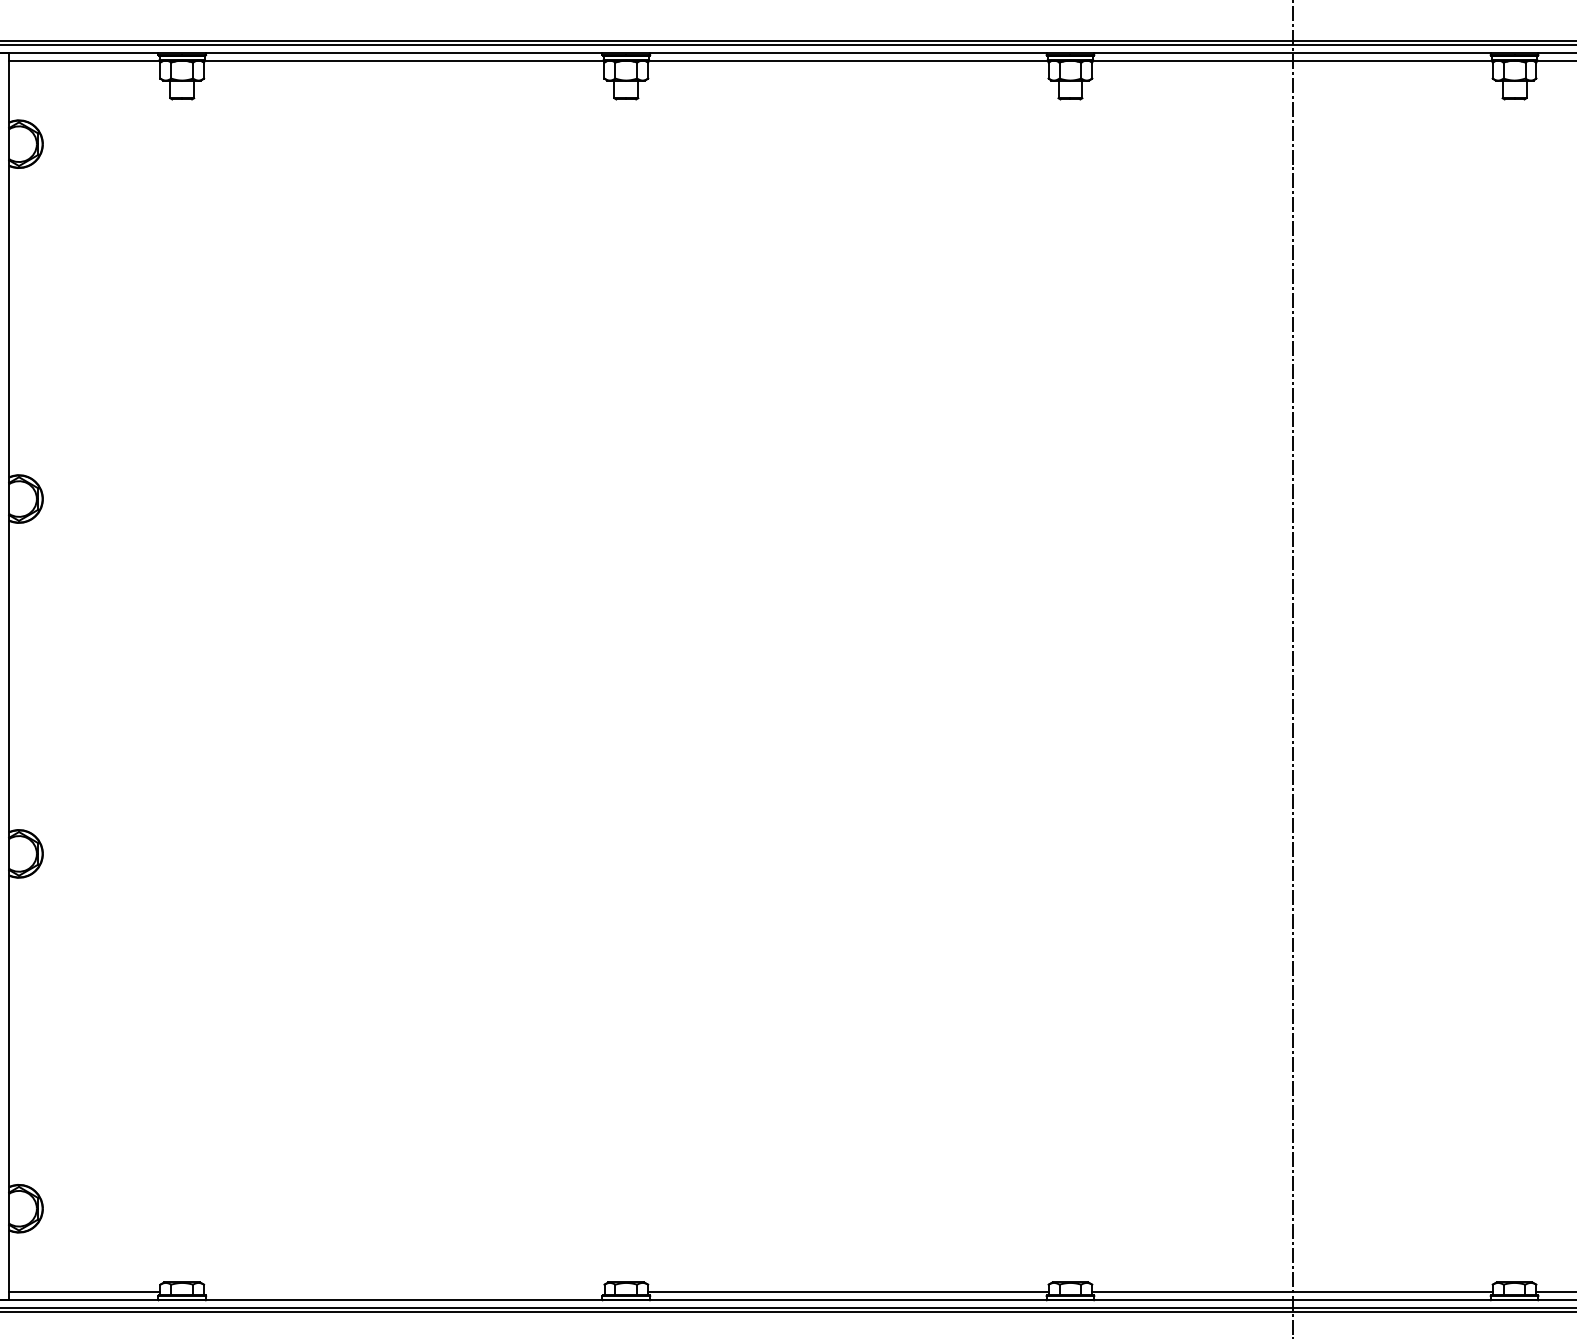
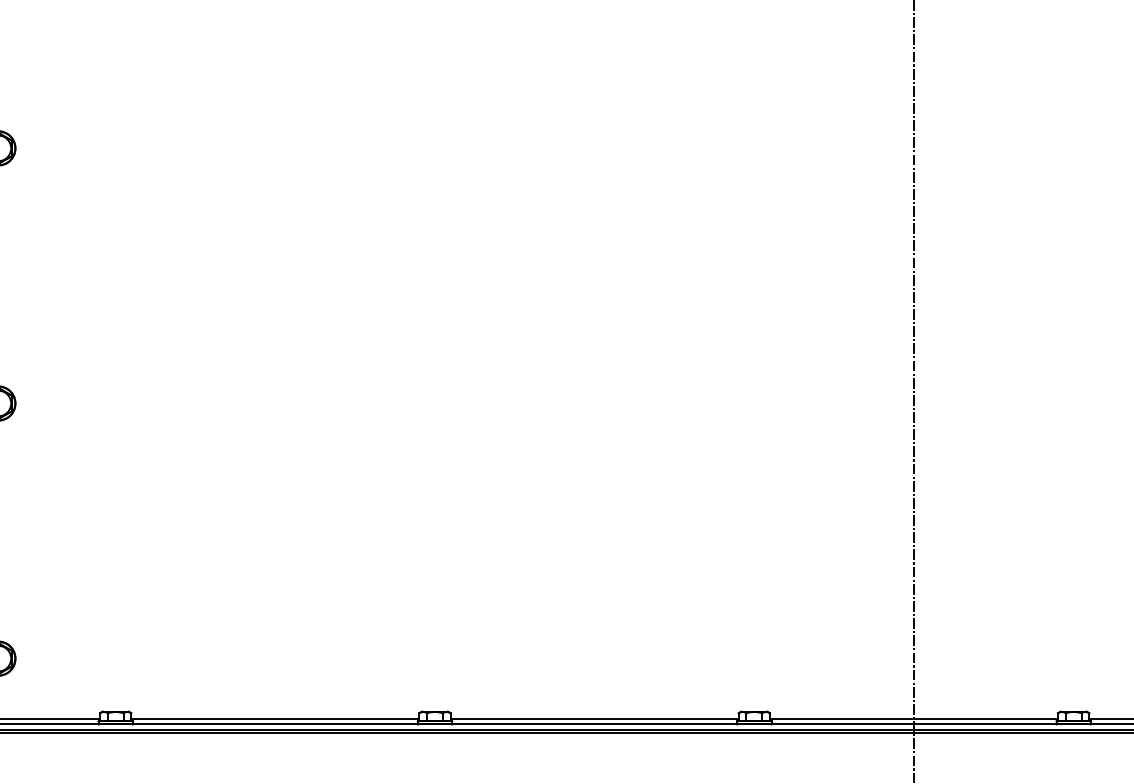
line: (404, 1292) -> (275, 718), added

